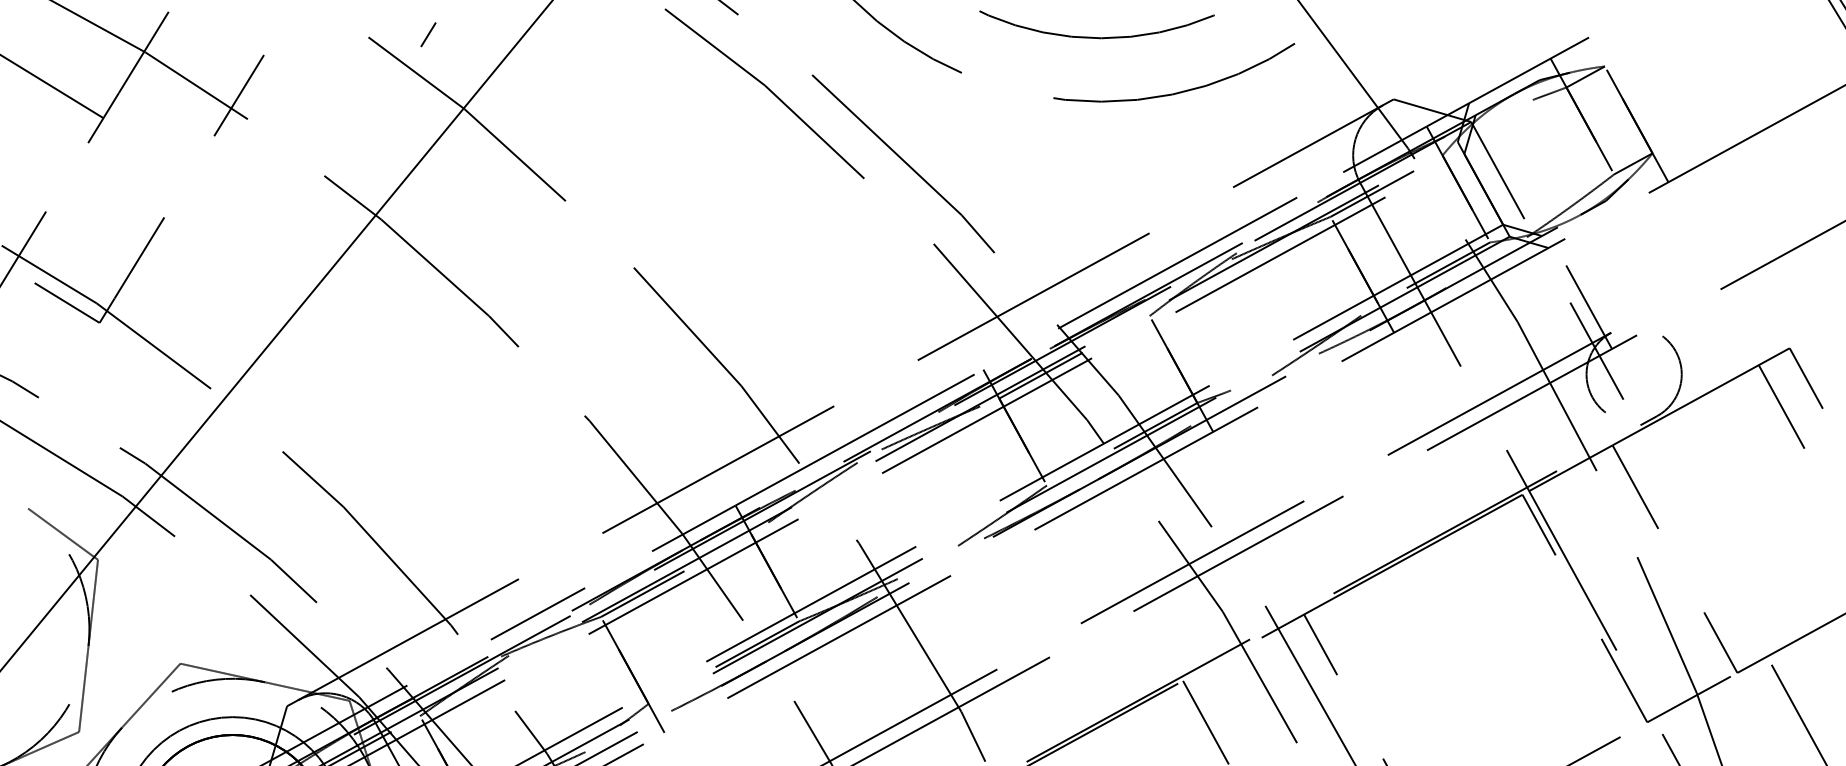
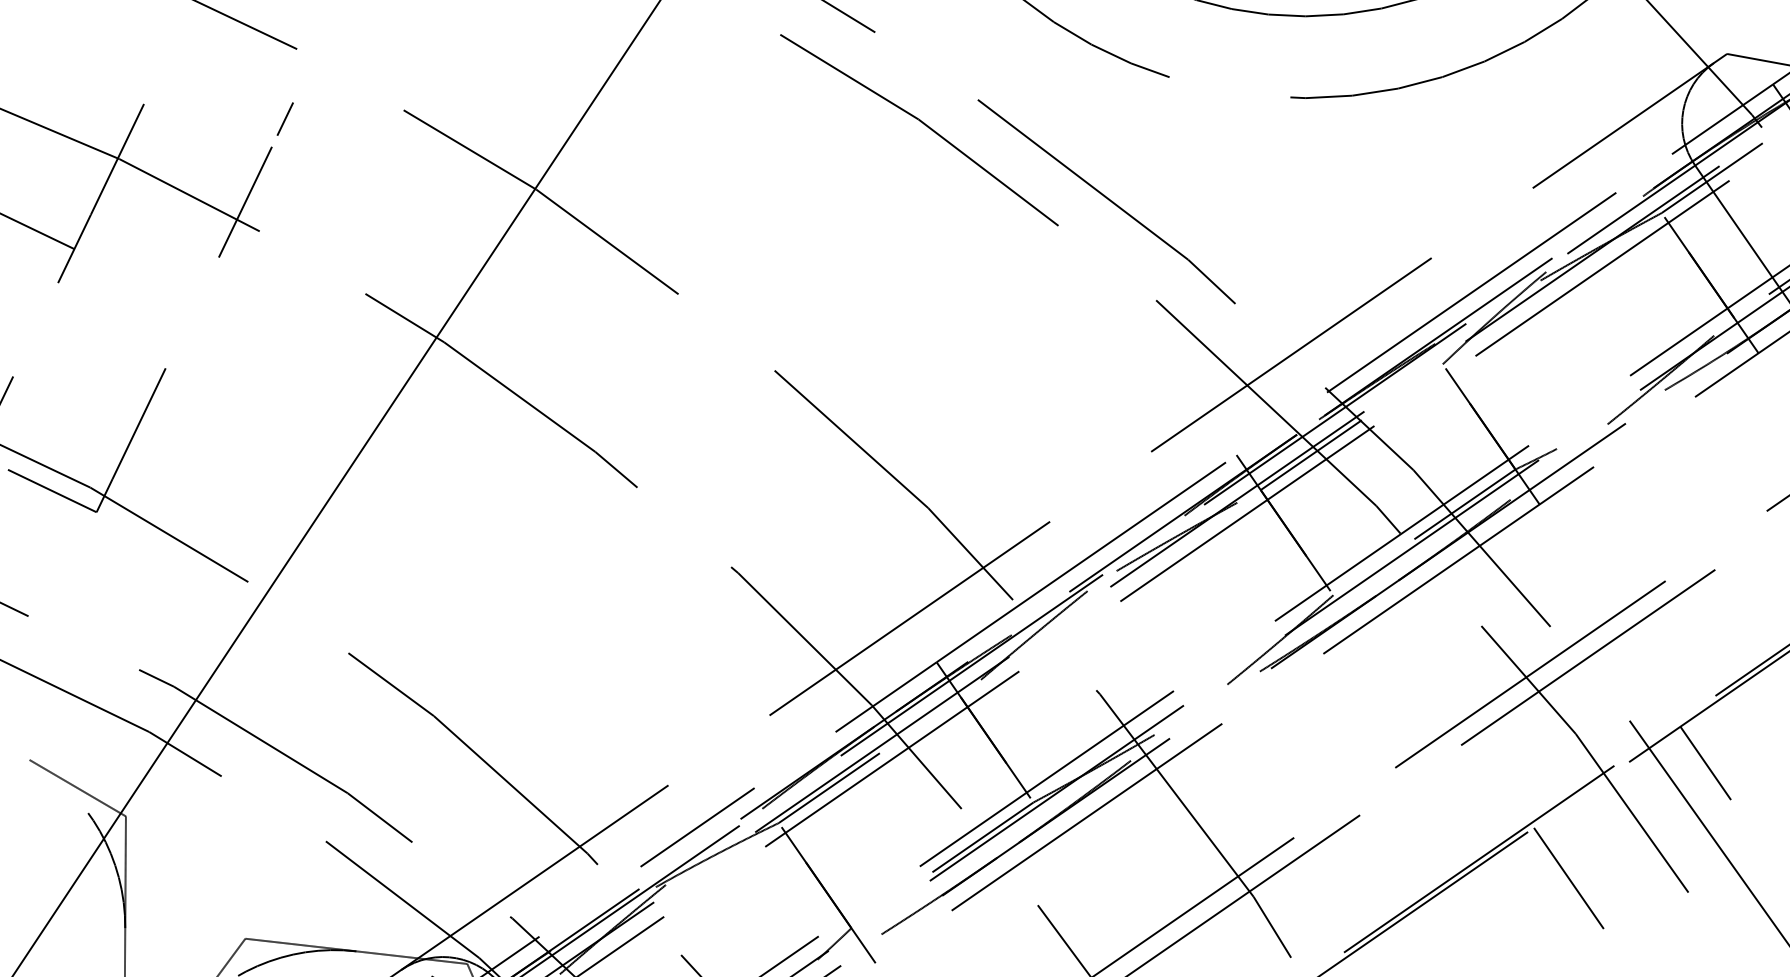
line: (428, 34) -> (285, 118), moved

